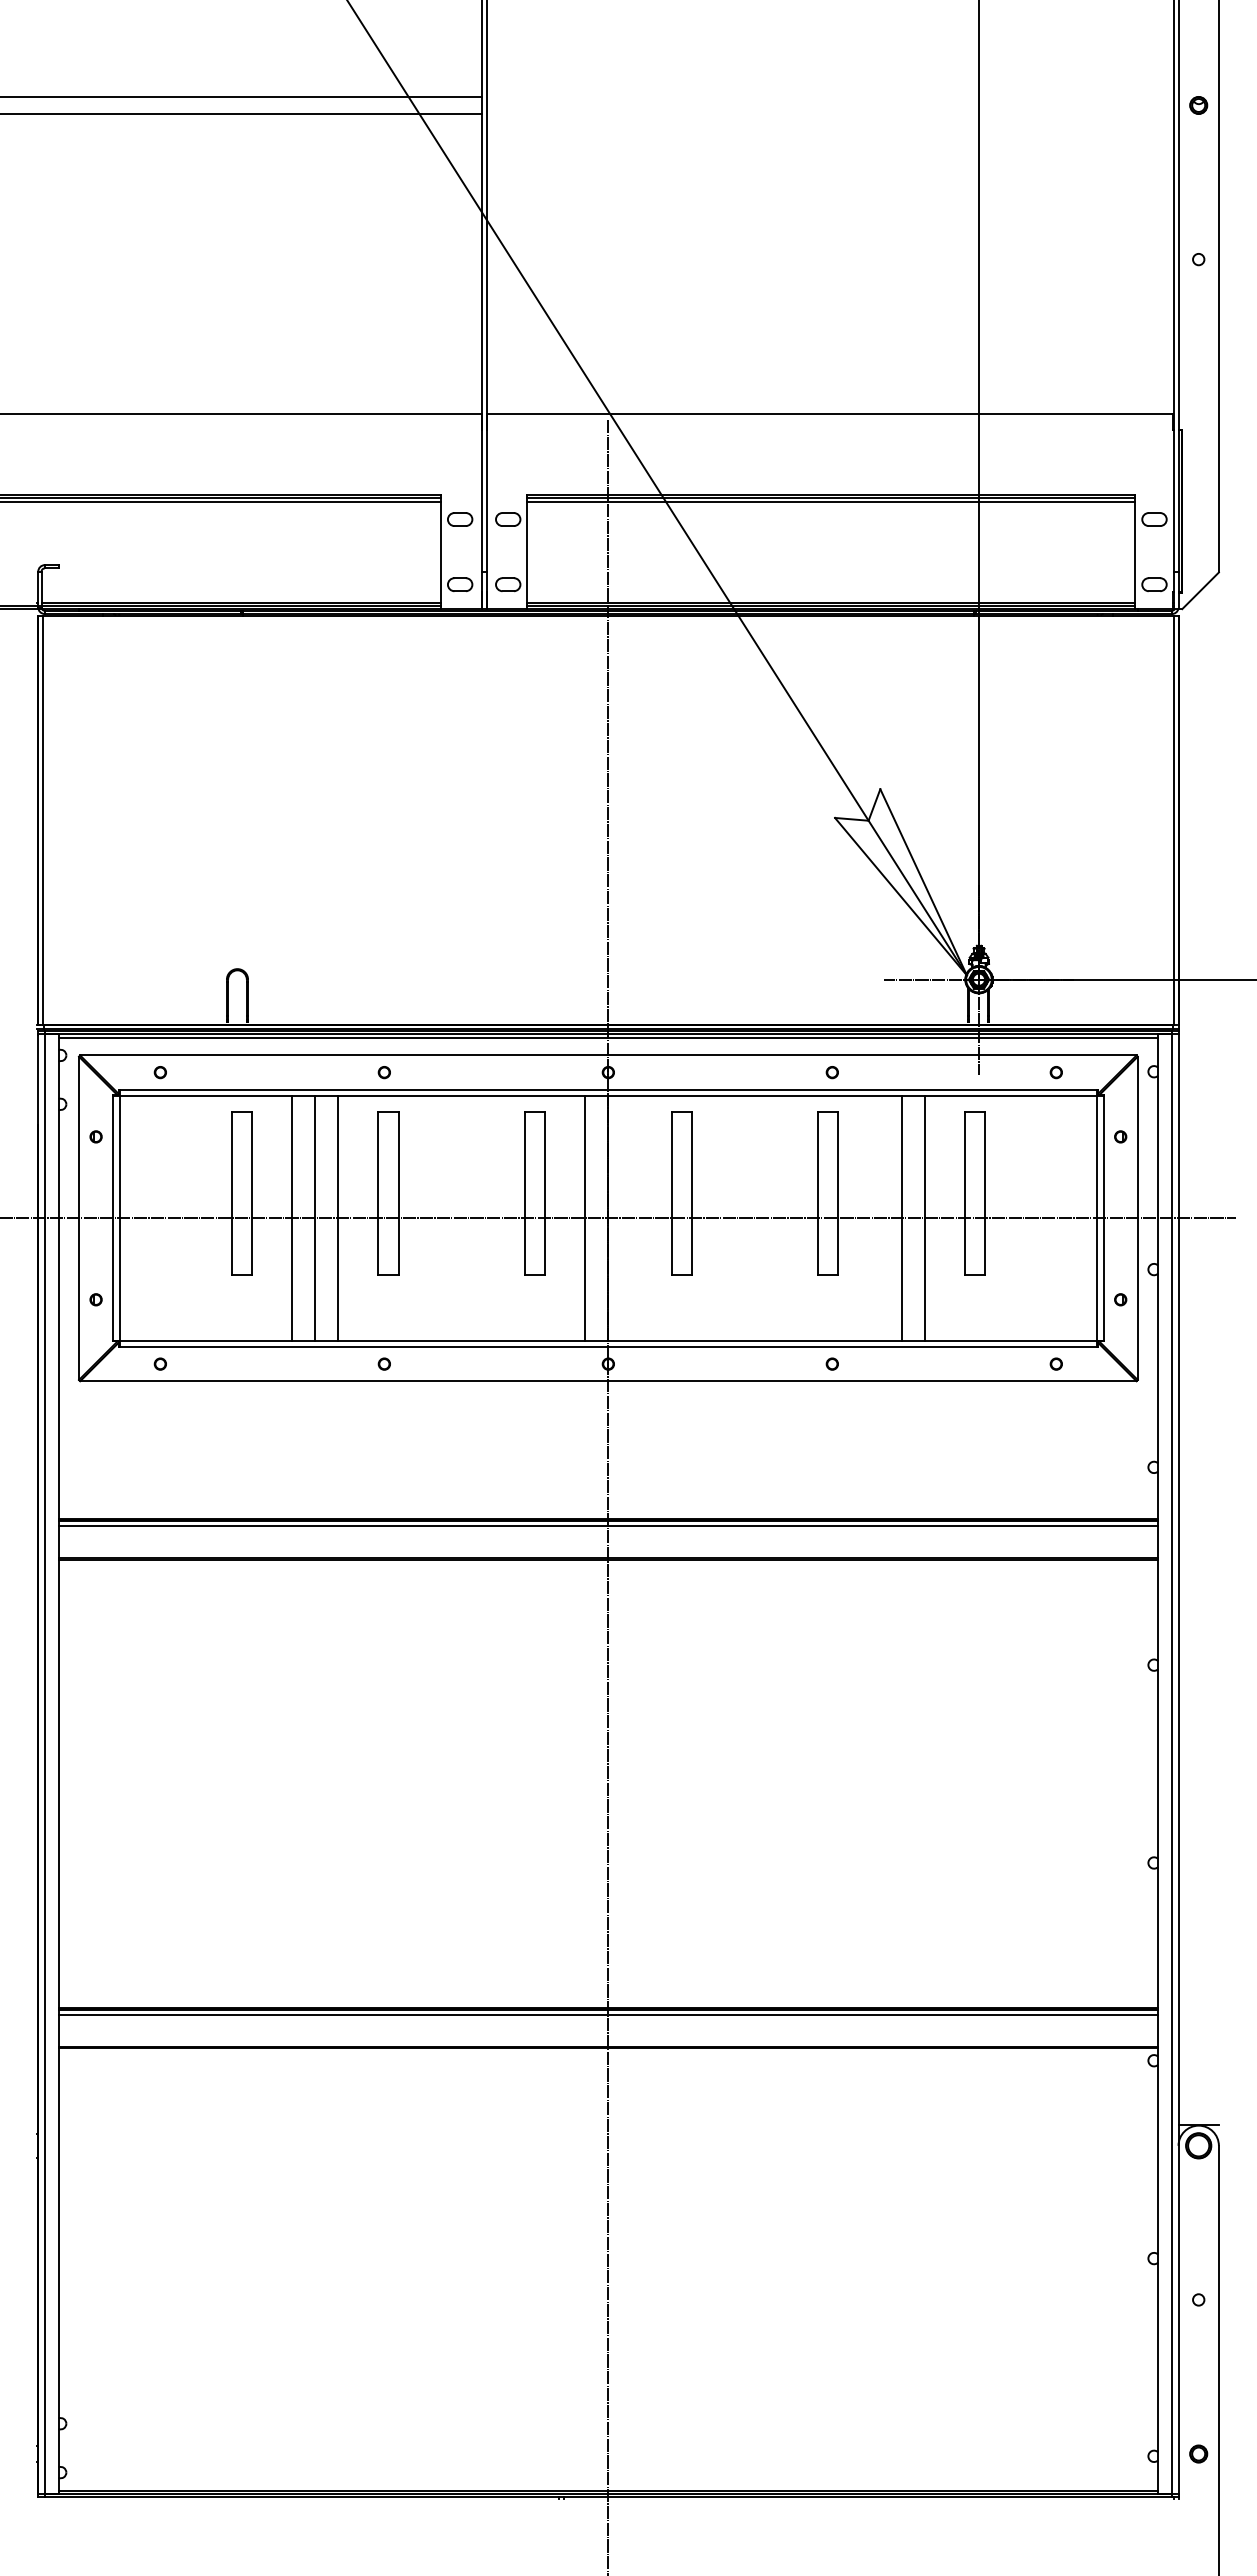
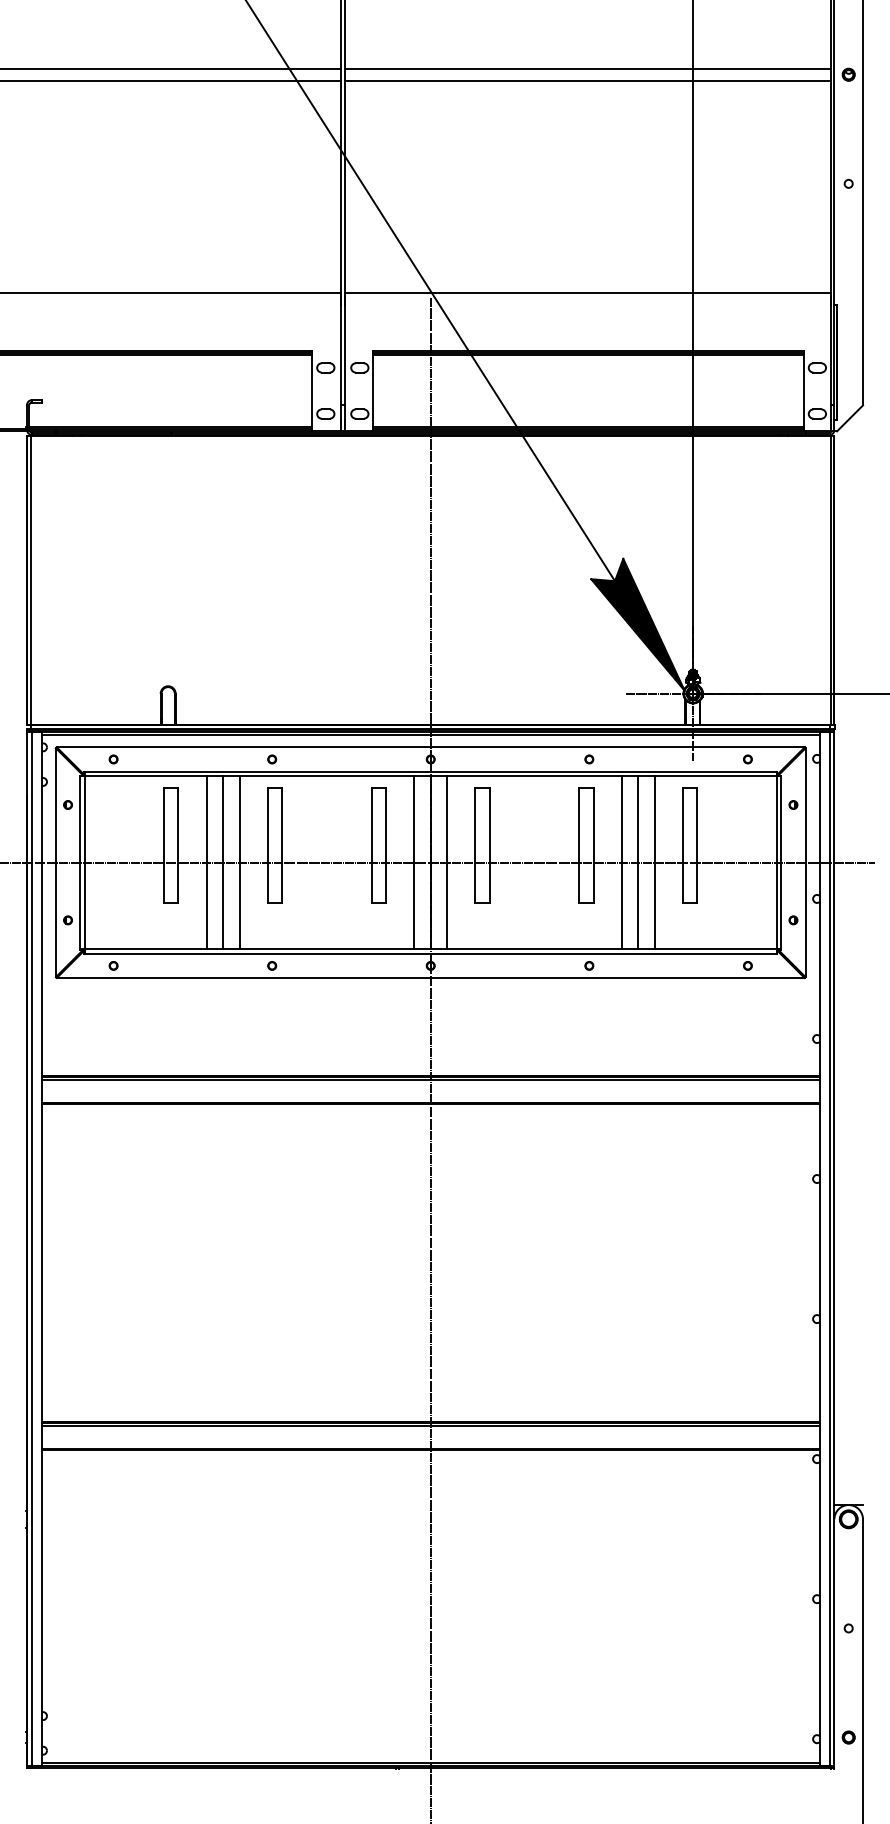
line: (829, 97) -> (587, 69), added
line: (829, 113) -> (587, 80), added
fill: (900, 882) -> (637, 624), added
line: (631, 1218) -> (447, 862), added
line: (878, 1218) -> (622, 862), added

